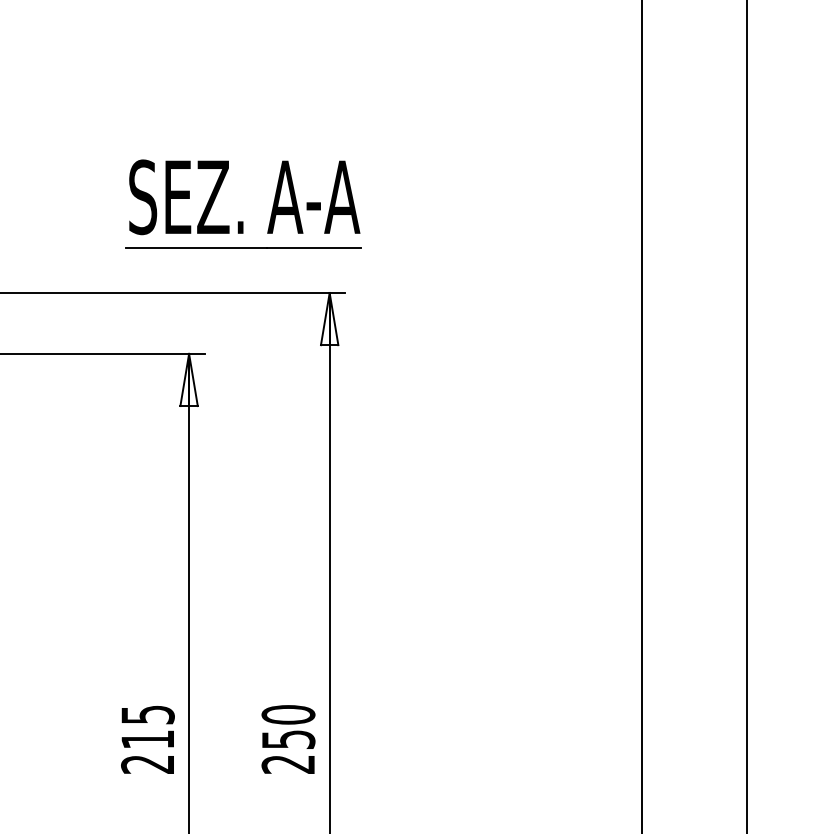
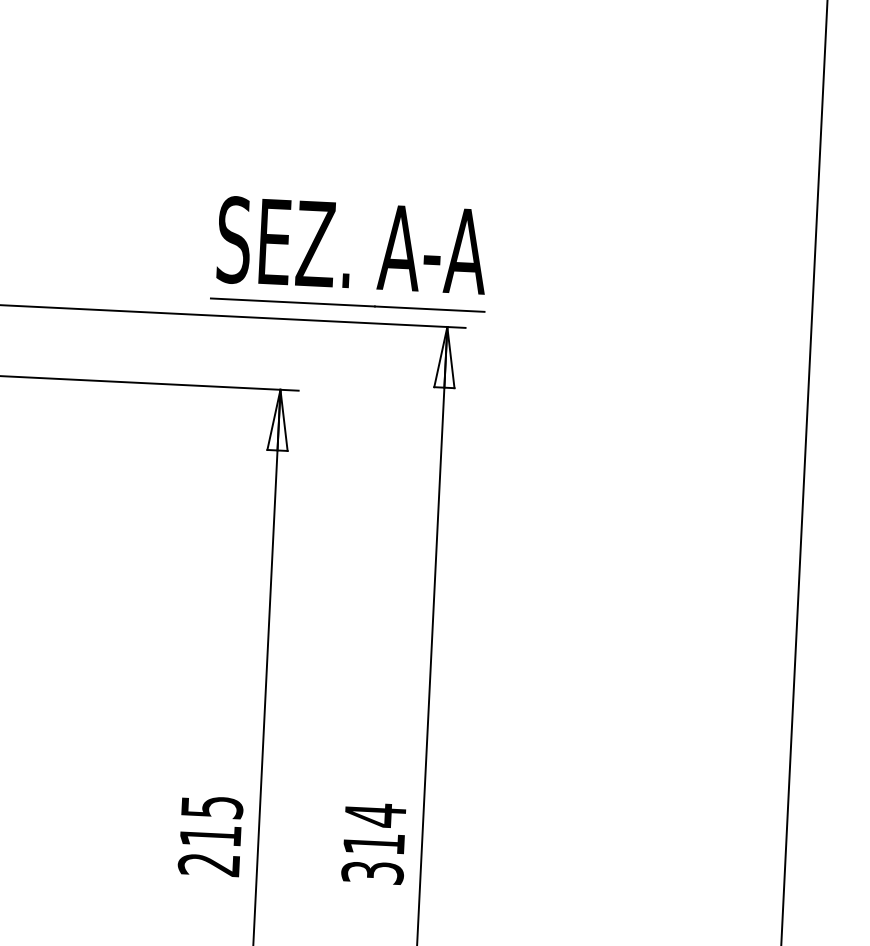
part: (243, 221) -> (349, 273), moved
text: (288, 738) -> (374, 842), 250 -> 314

